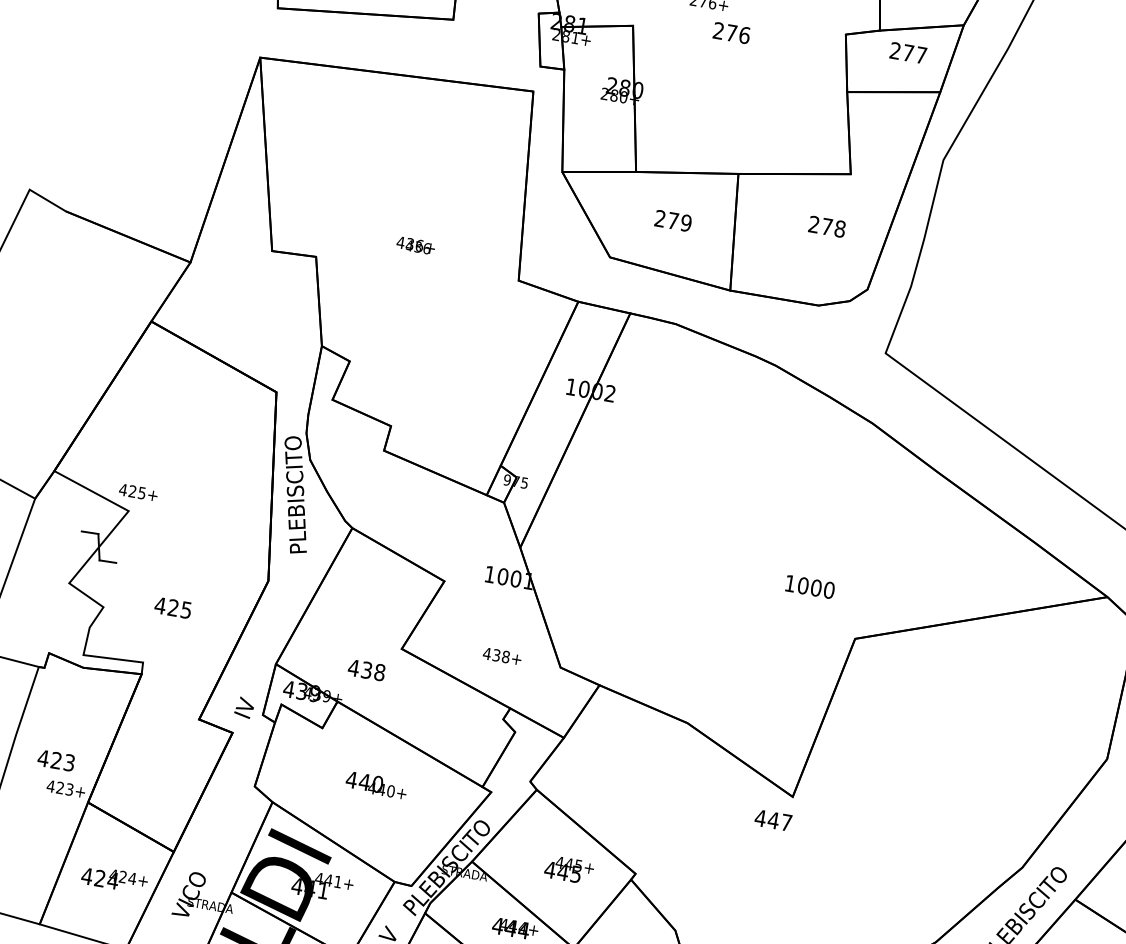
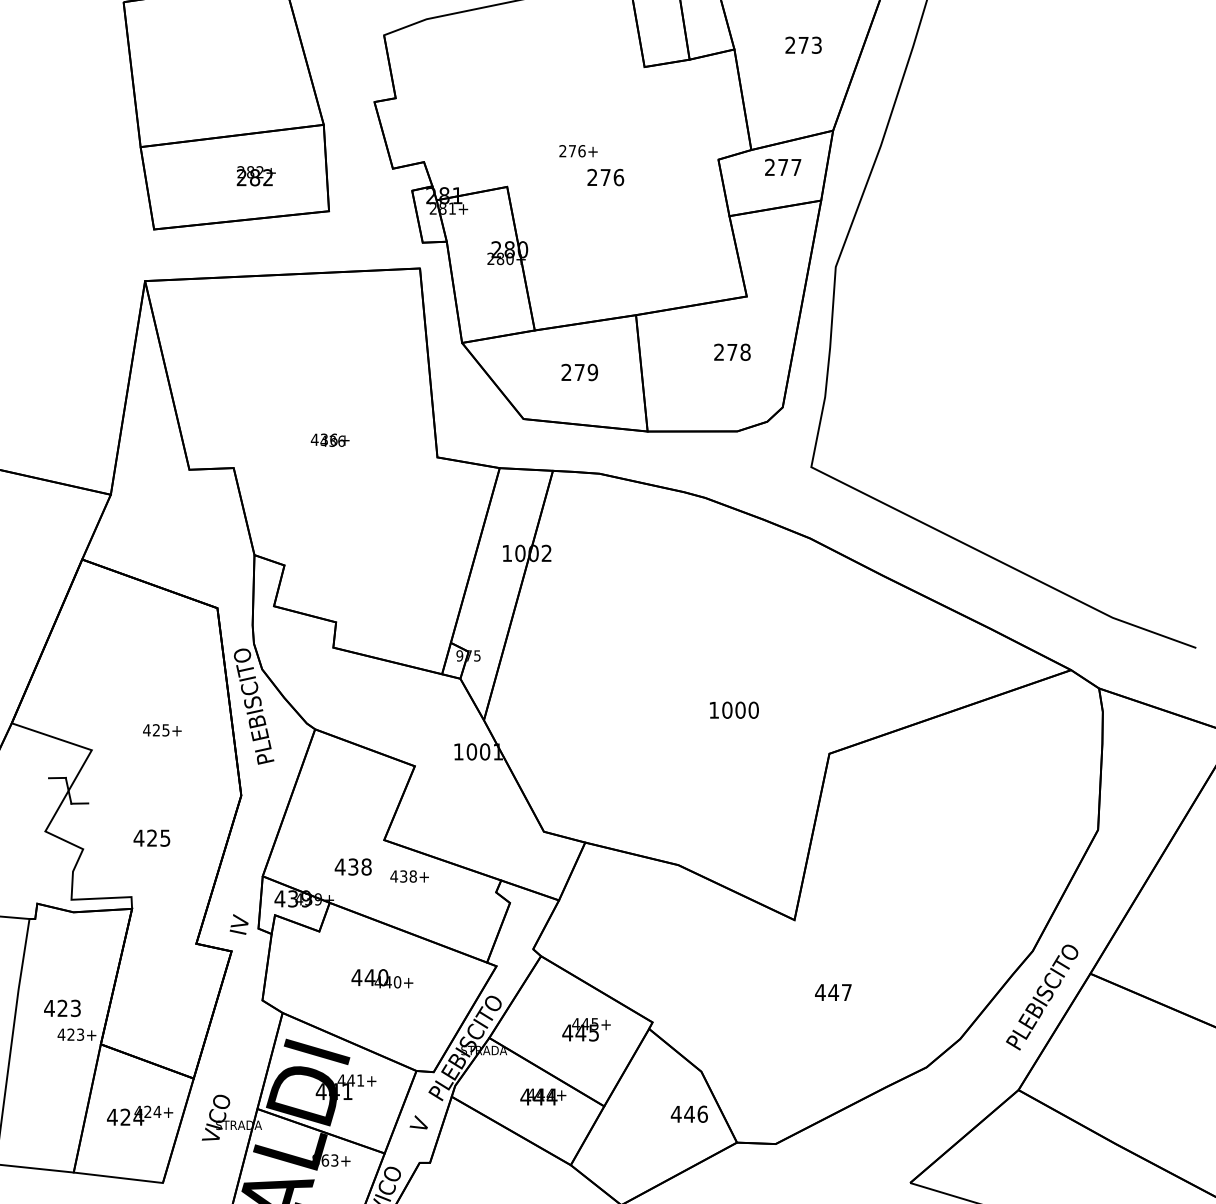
text: (138, 492) -> (162, 730), moved
text: (810, 586) -> (734, 709), moved
text: (502, 656) -> (409, 876), moved
text: (773, 820) -> (833, 992), moved

